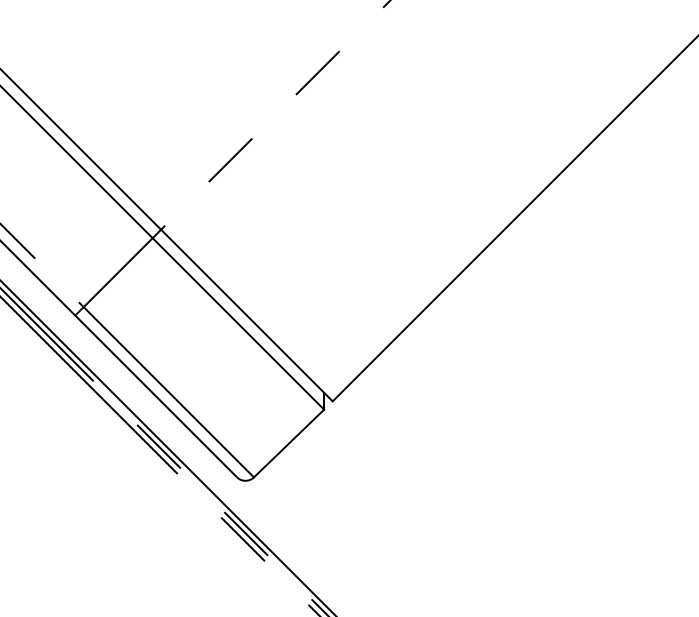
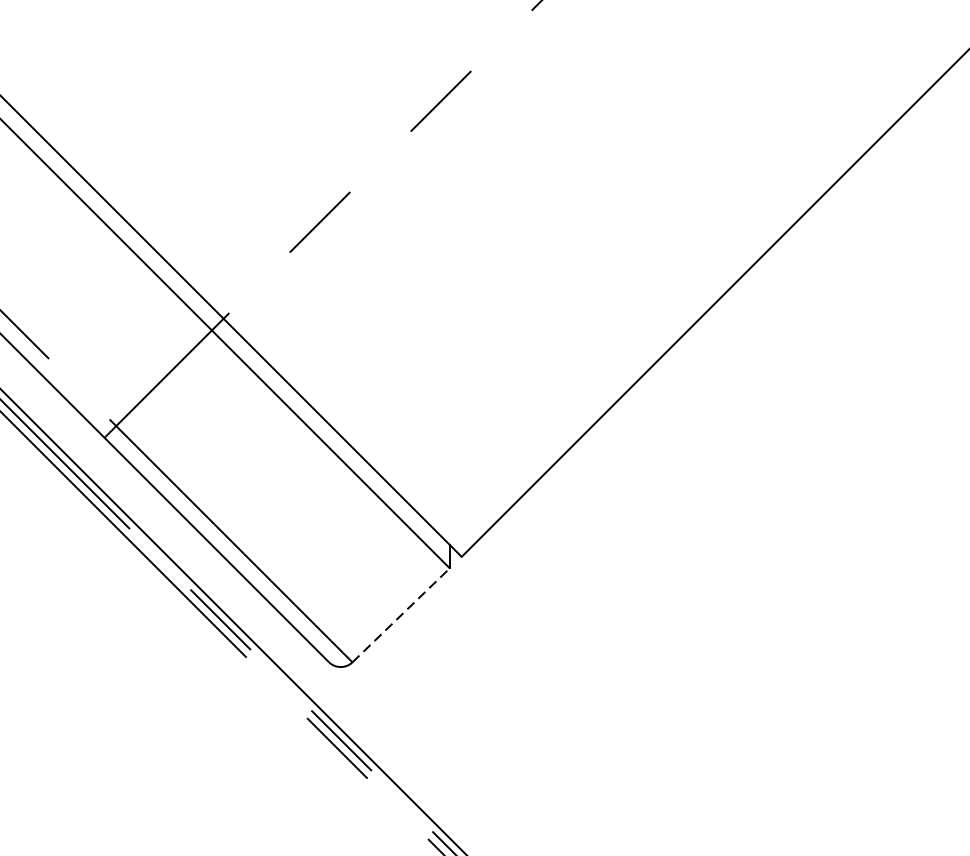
line: (289, 443) -> (401, 615), solid -> dashed

